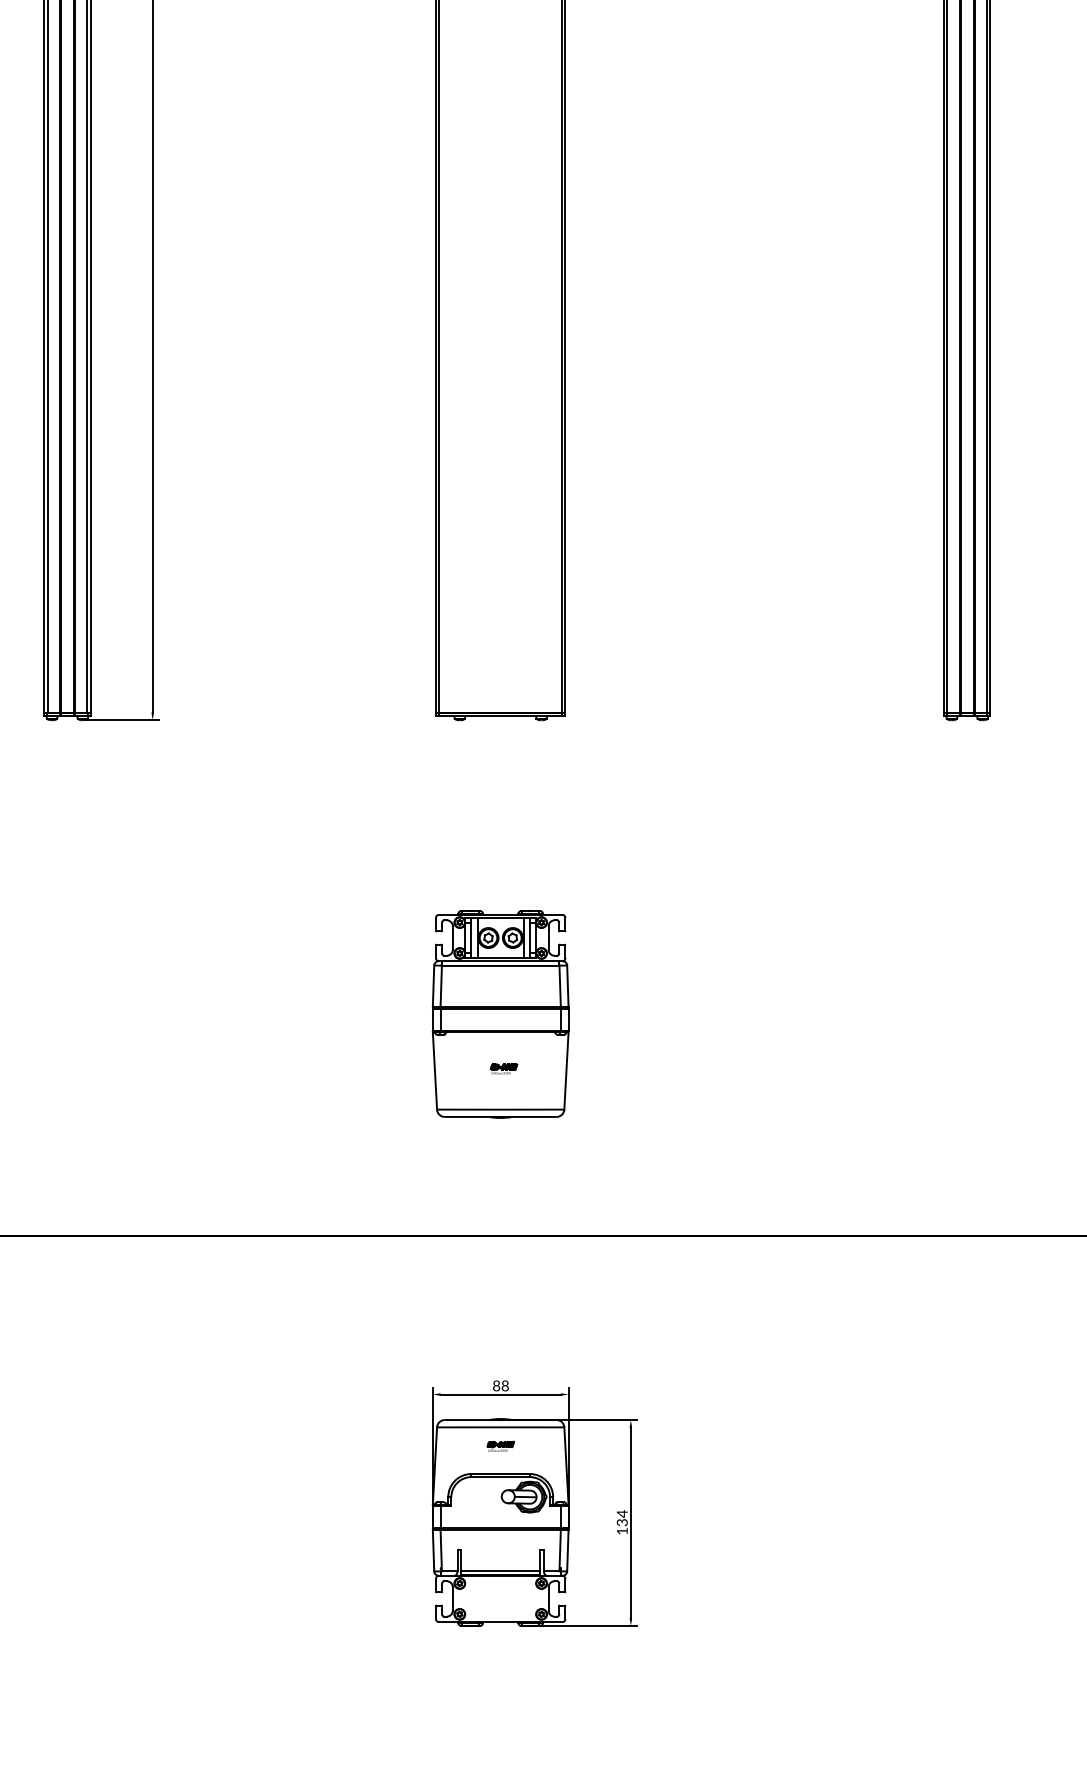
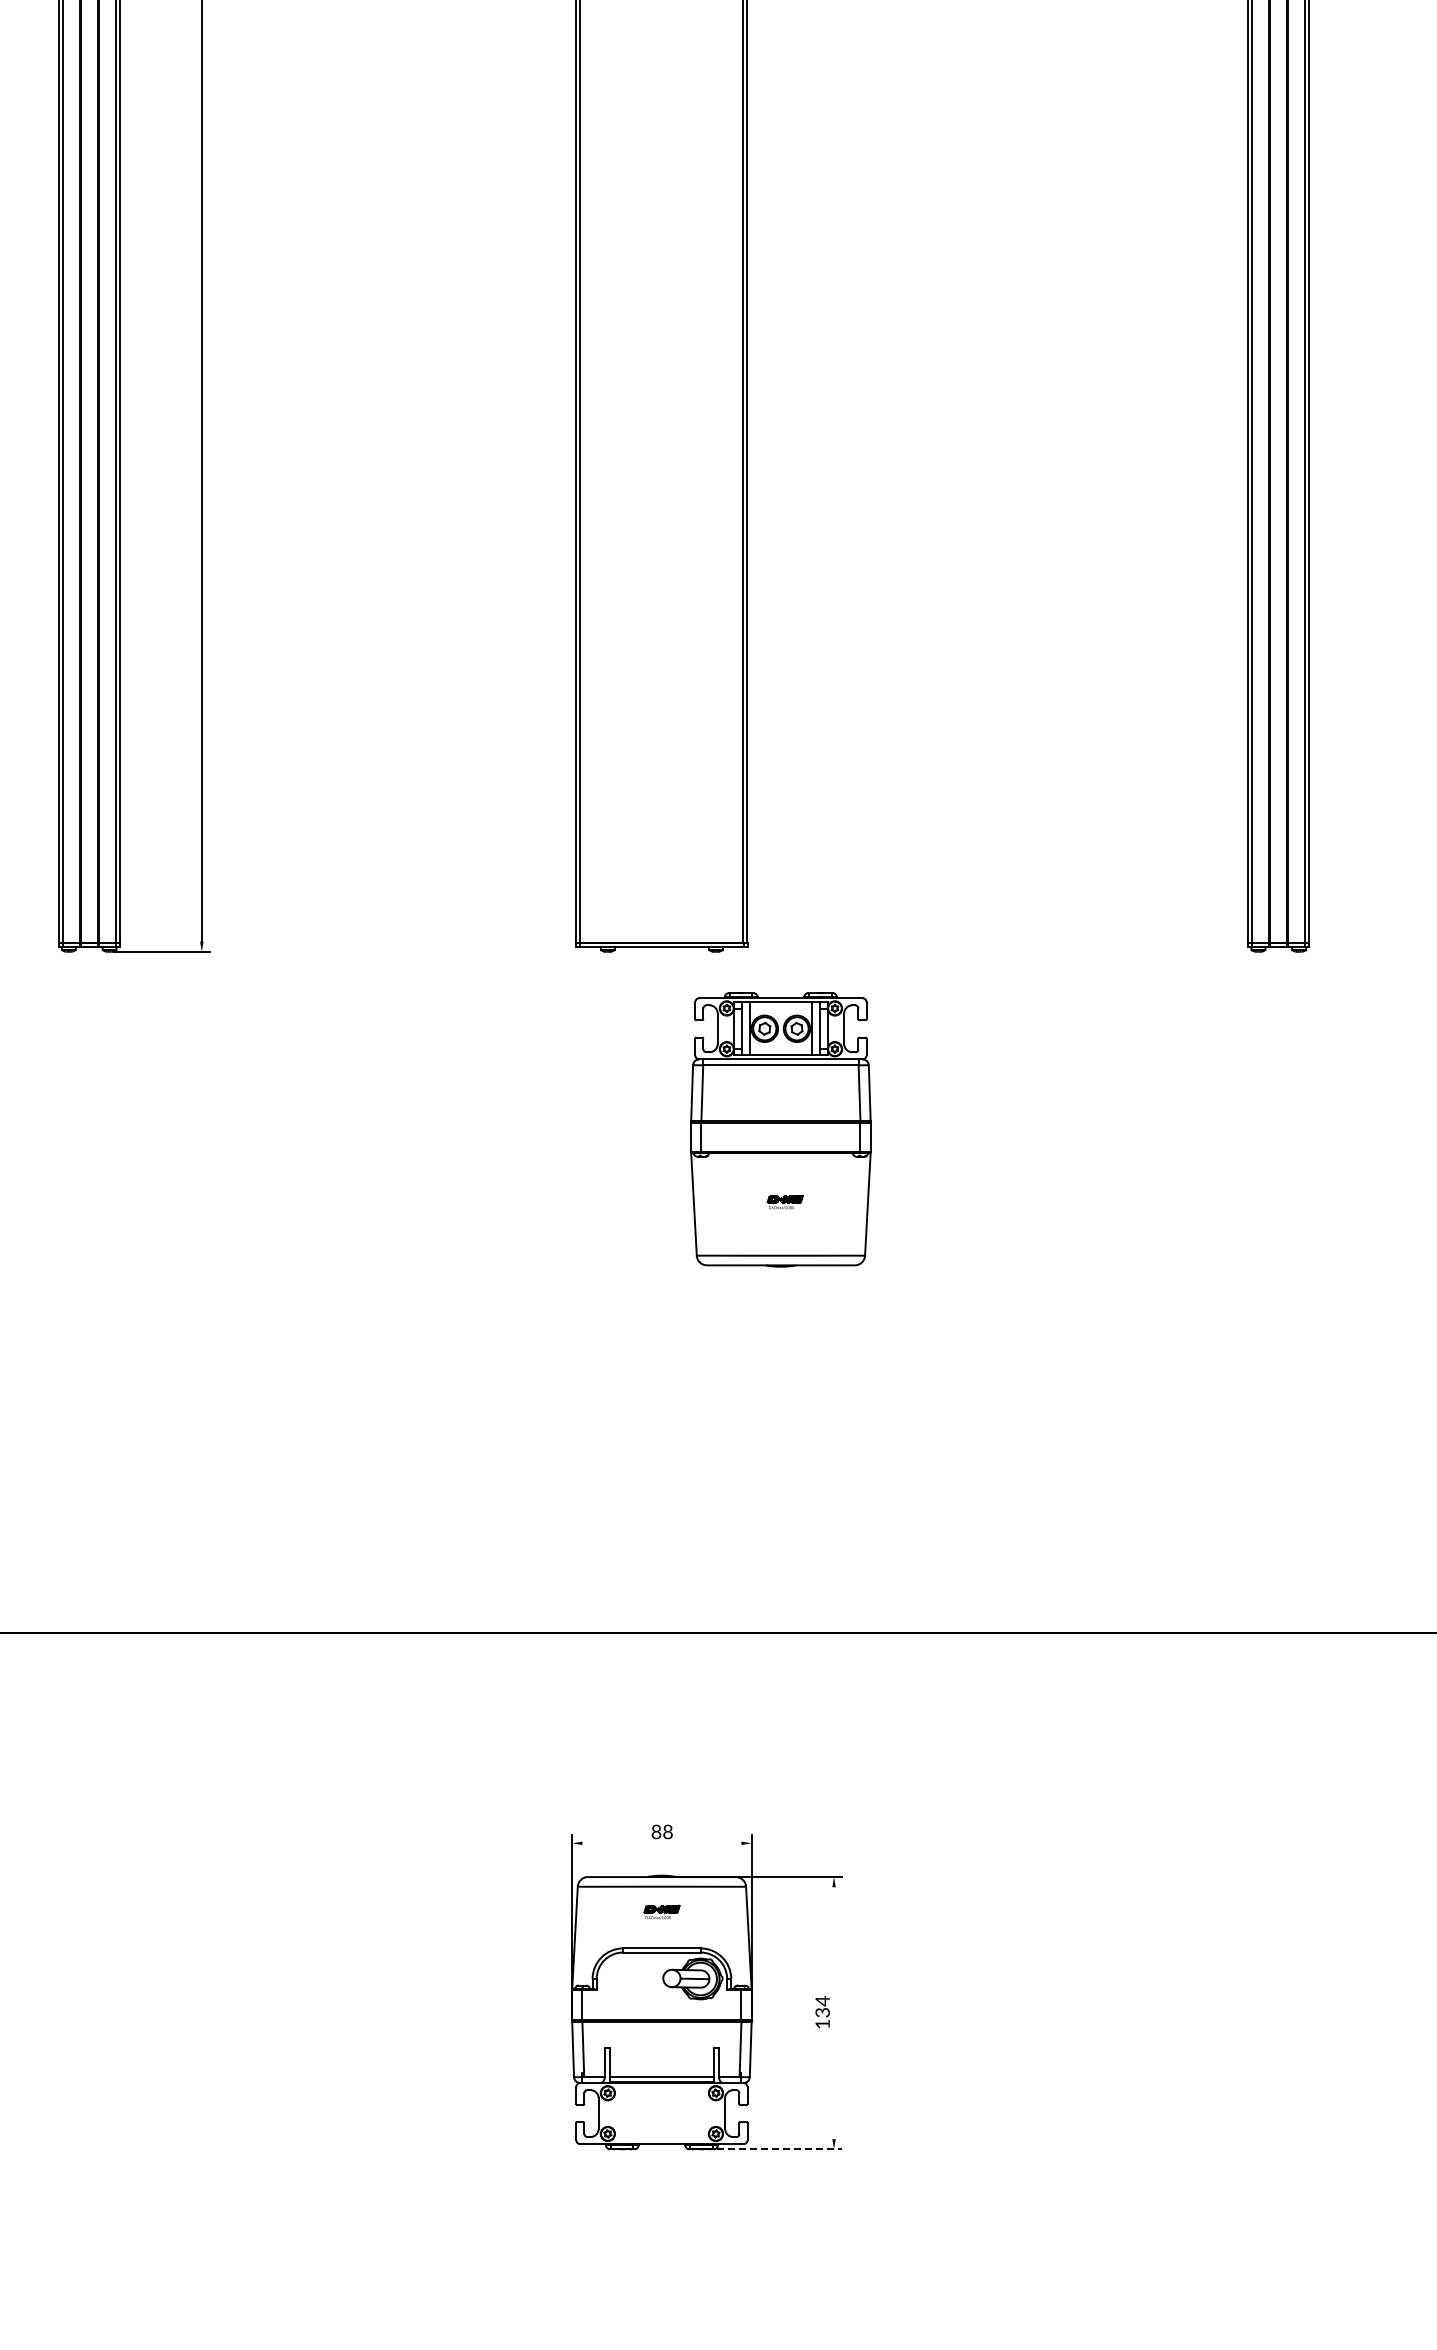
part: (500, 1014) -> (780, 1129), moved
line: (500, 1394) -> (661, 1843), removed
line: (631, 1523) -> (834, 2013), removed
line: (585, 1626) -> (774, 2149), solid -> dashed

